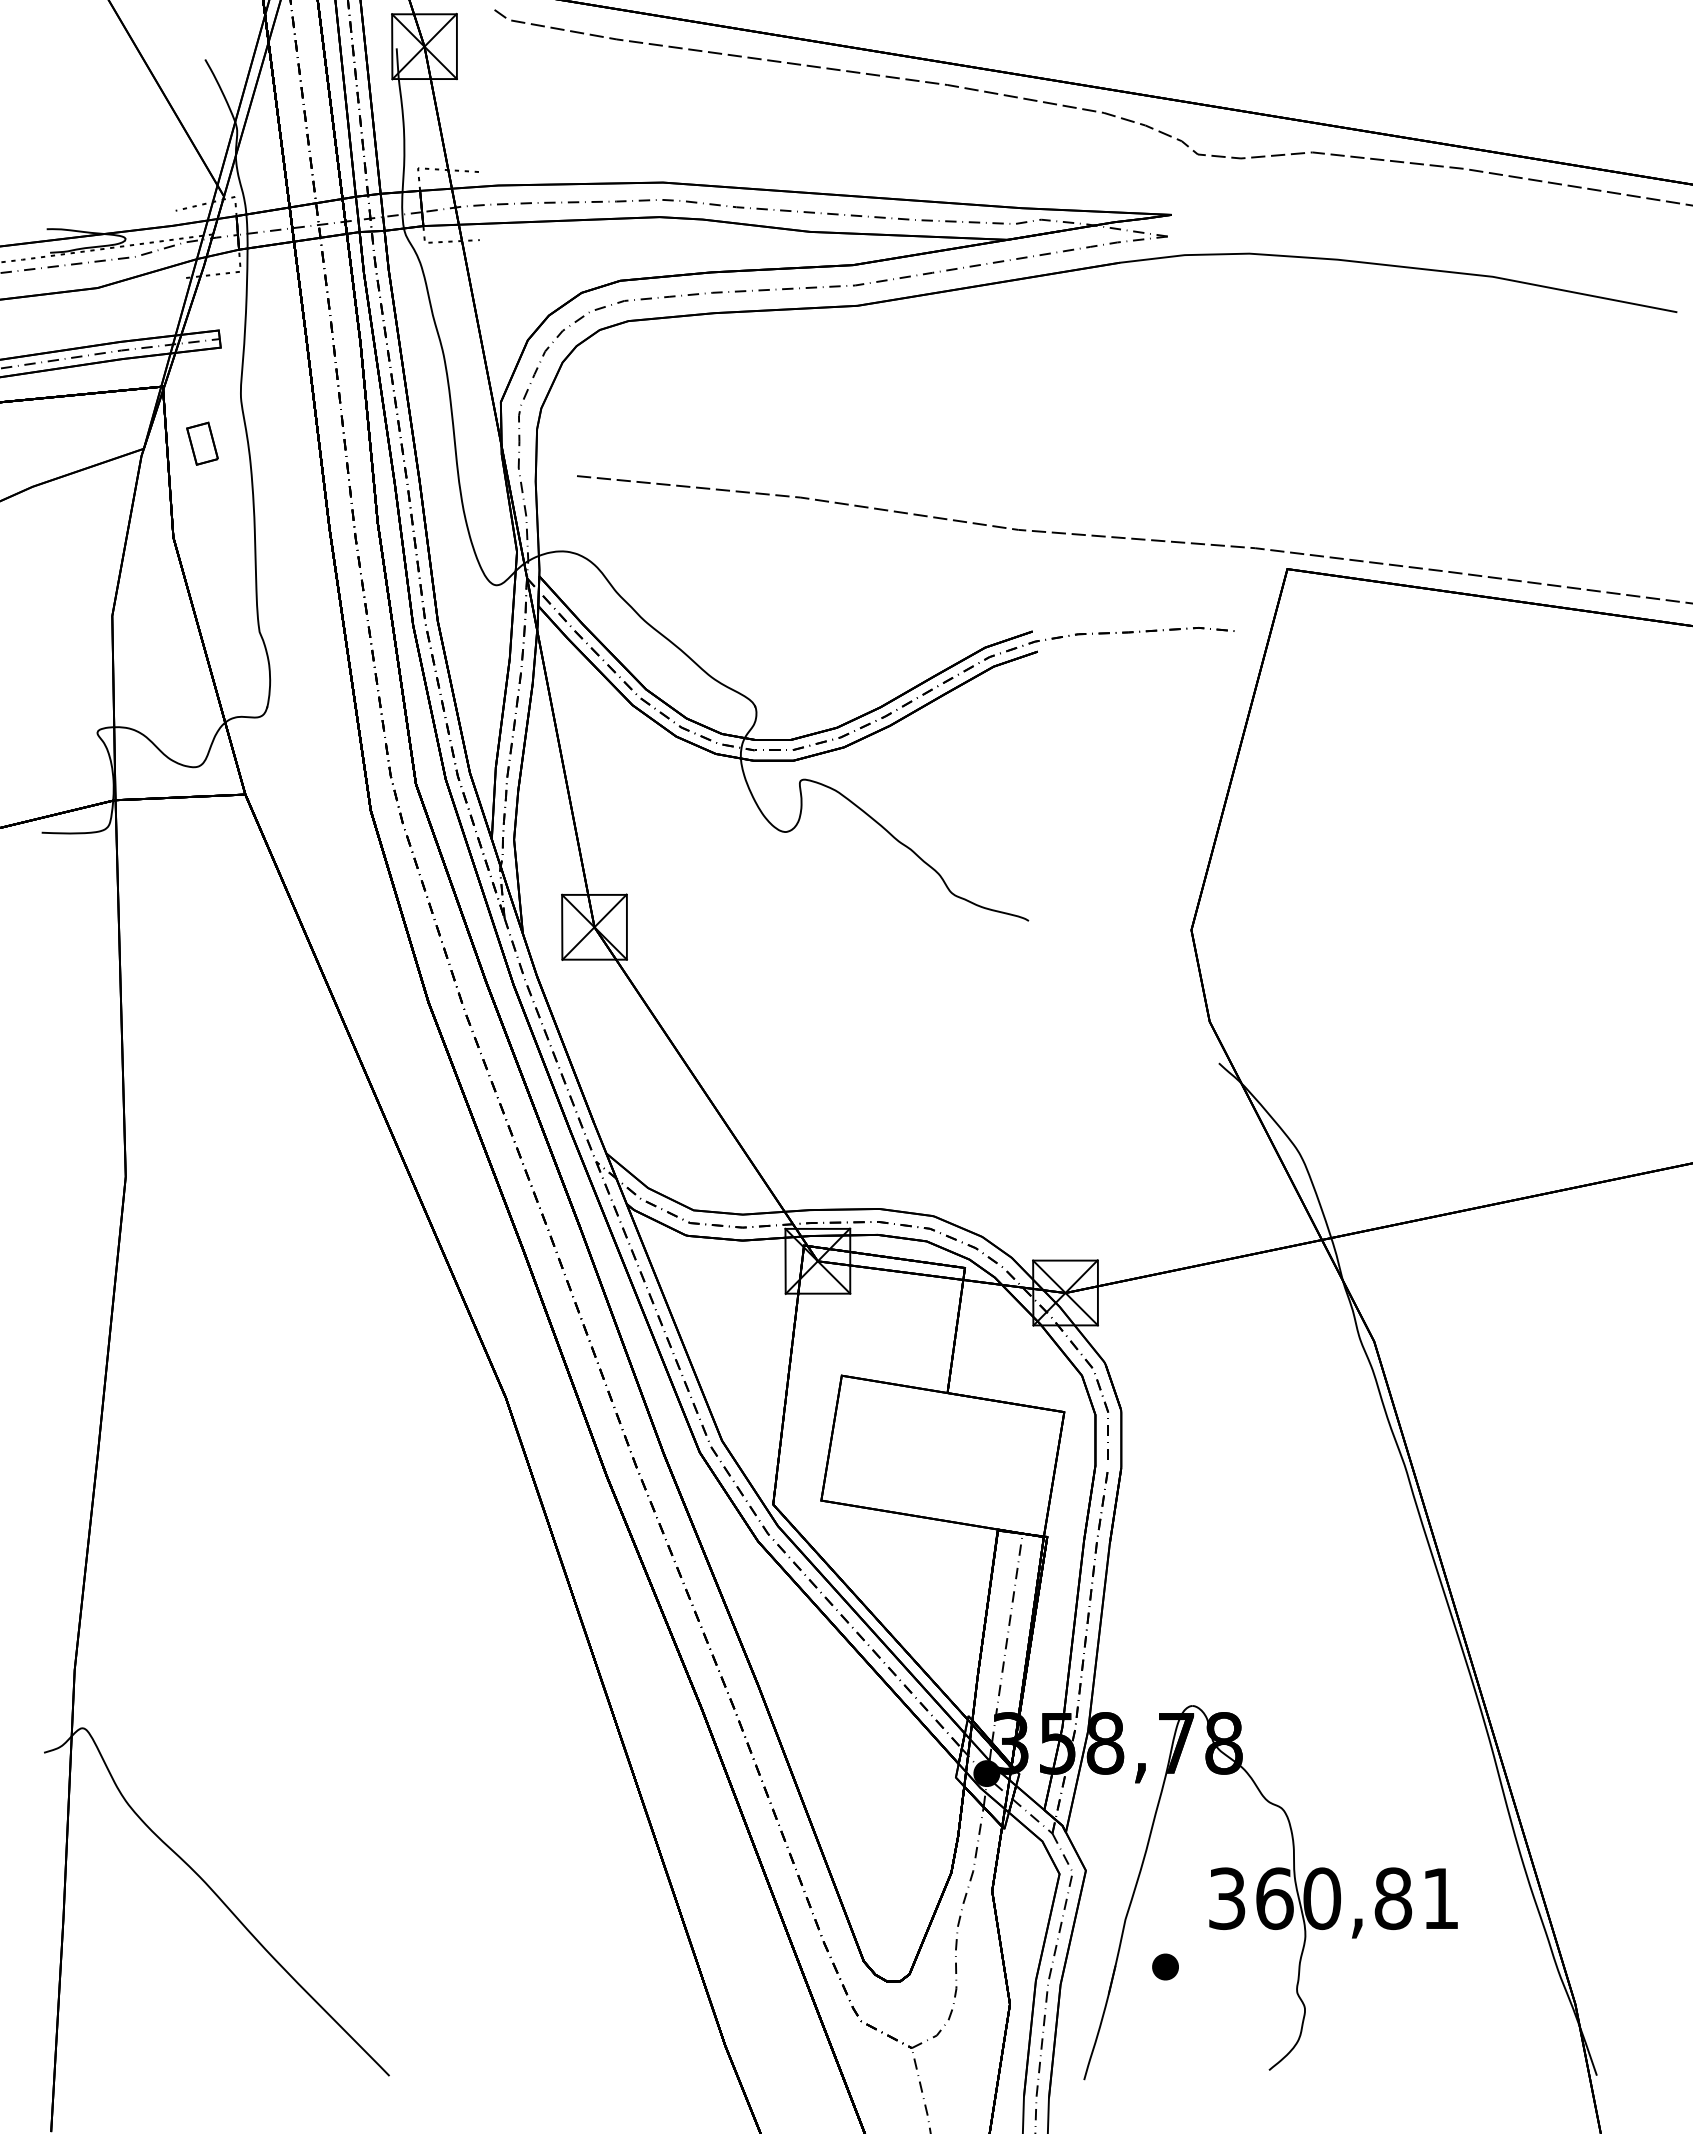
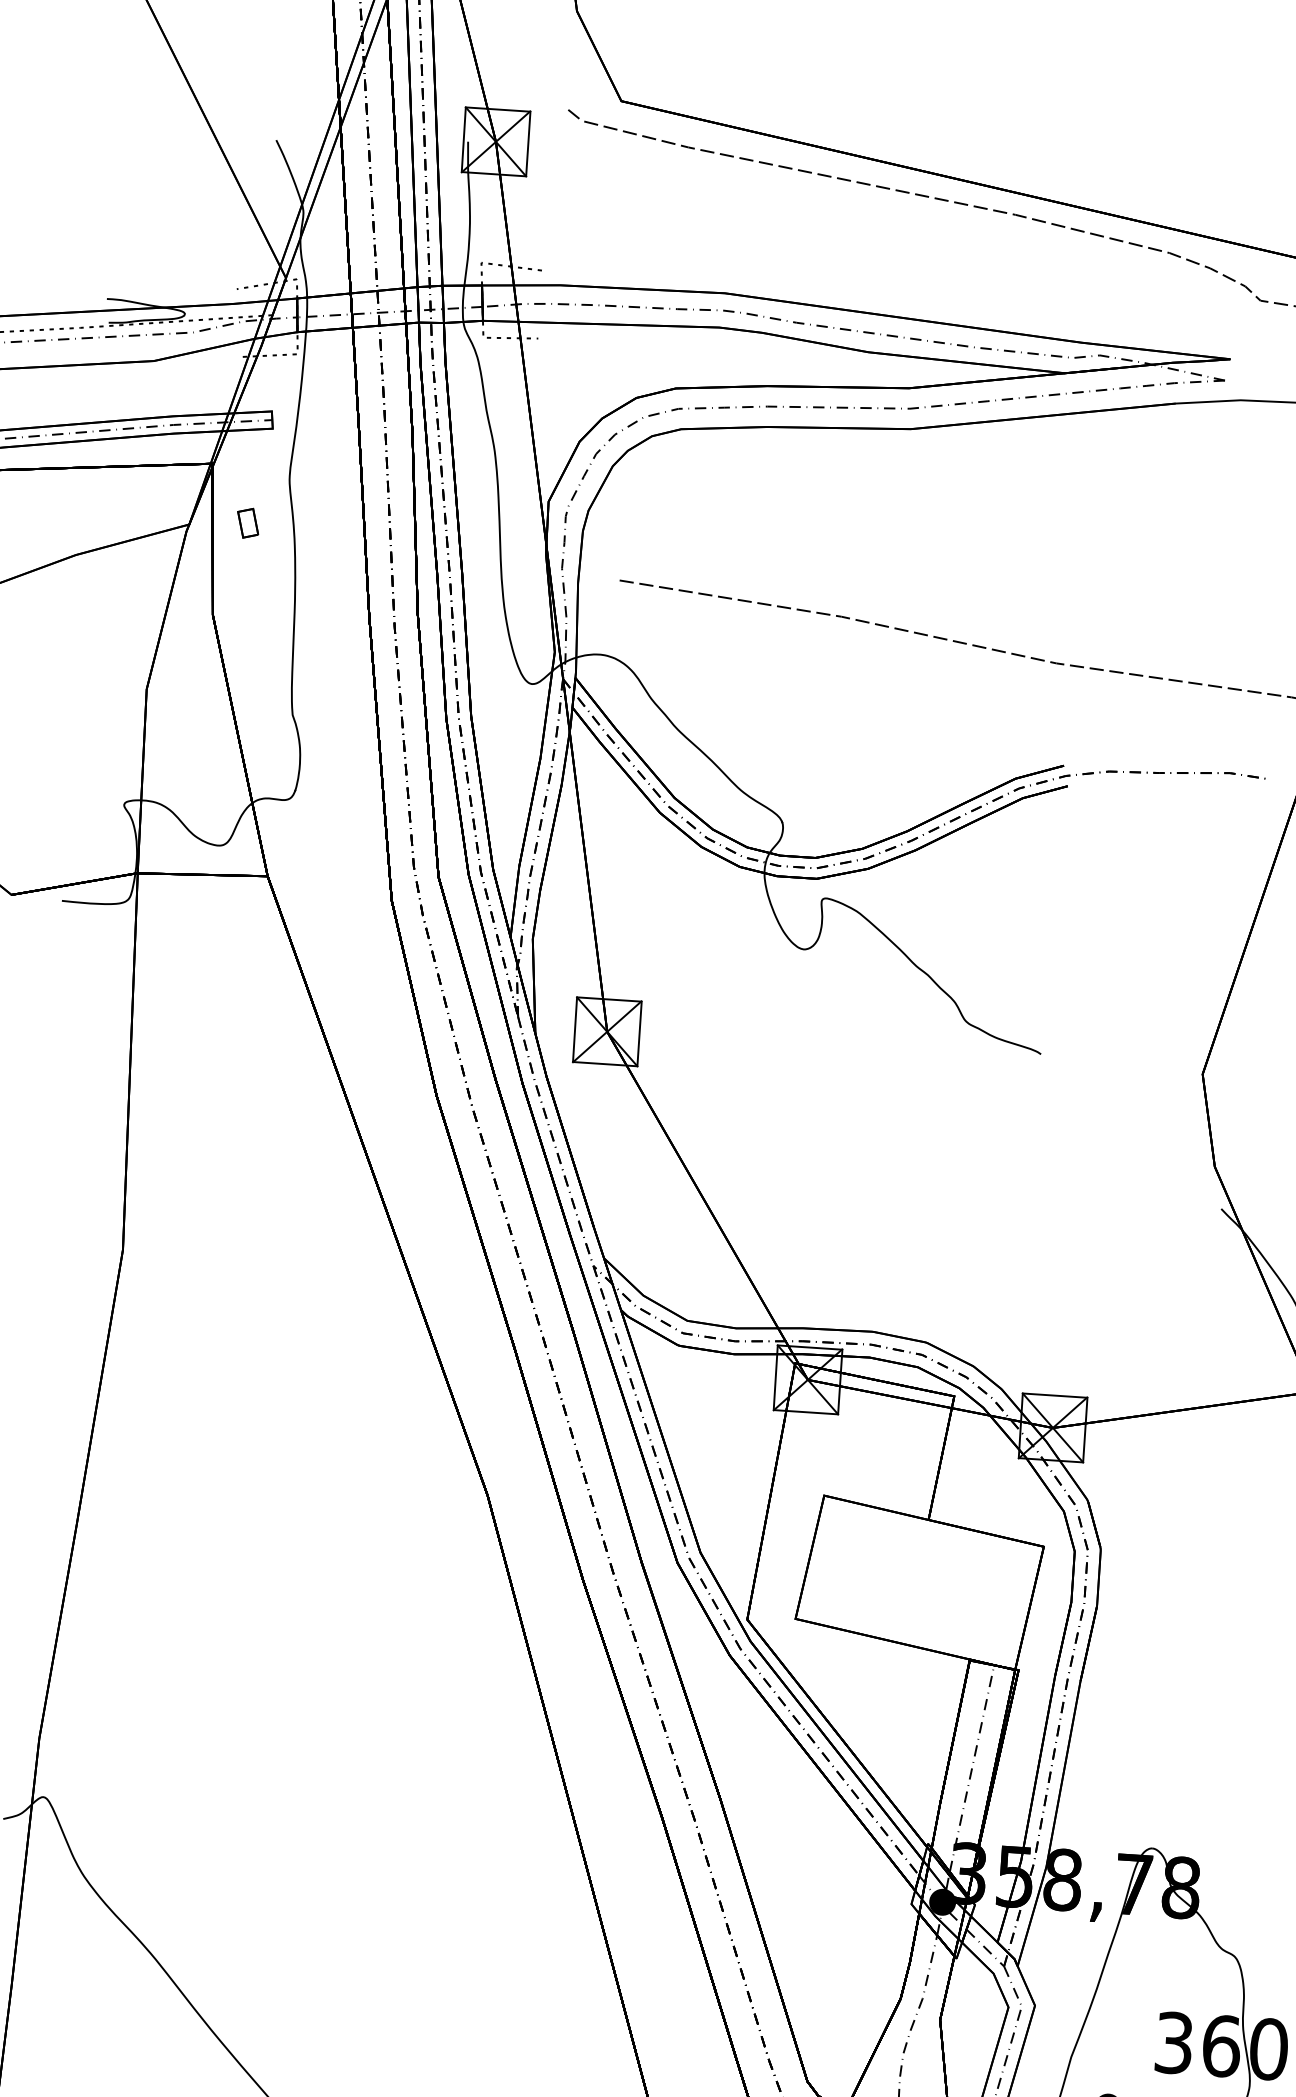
part: (202, 443) -> (248, 523), size x0.7

